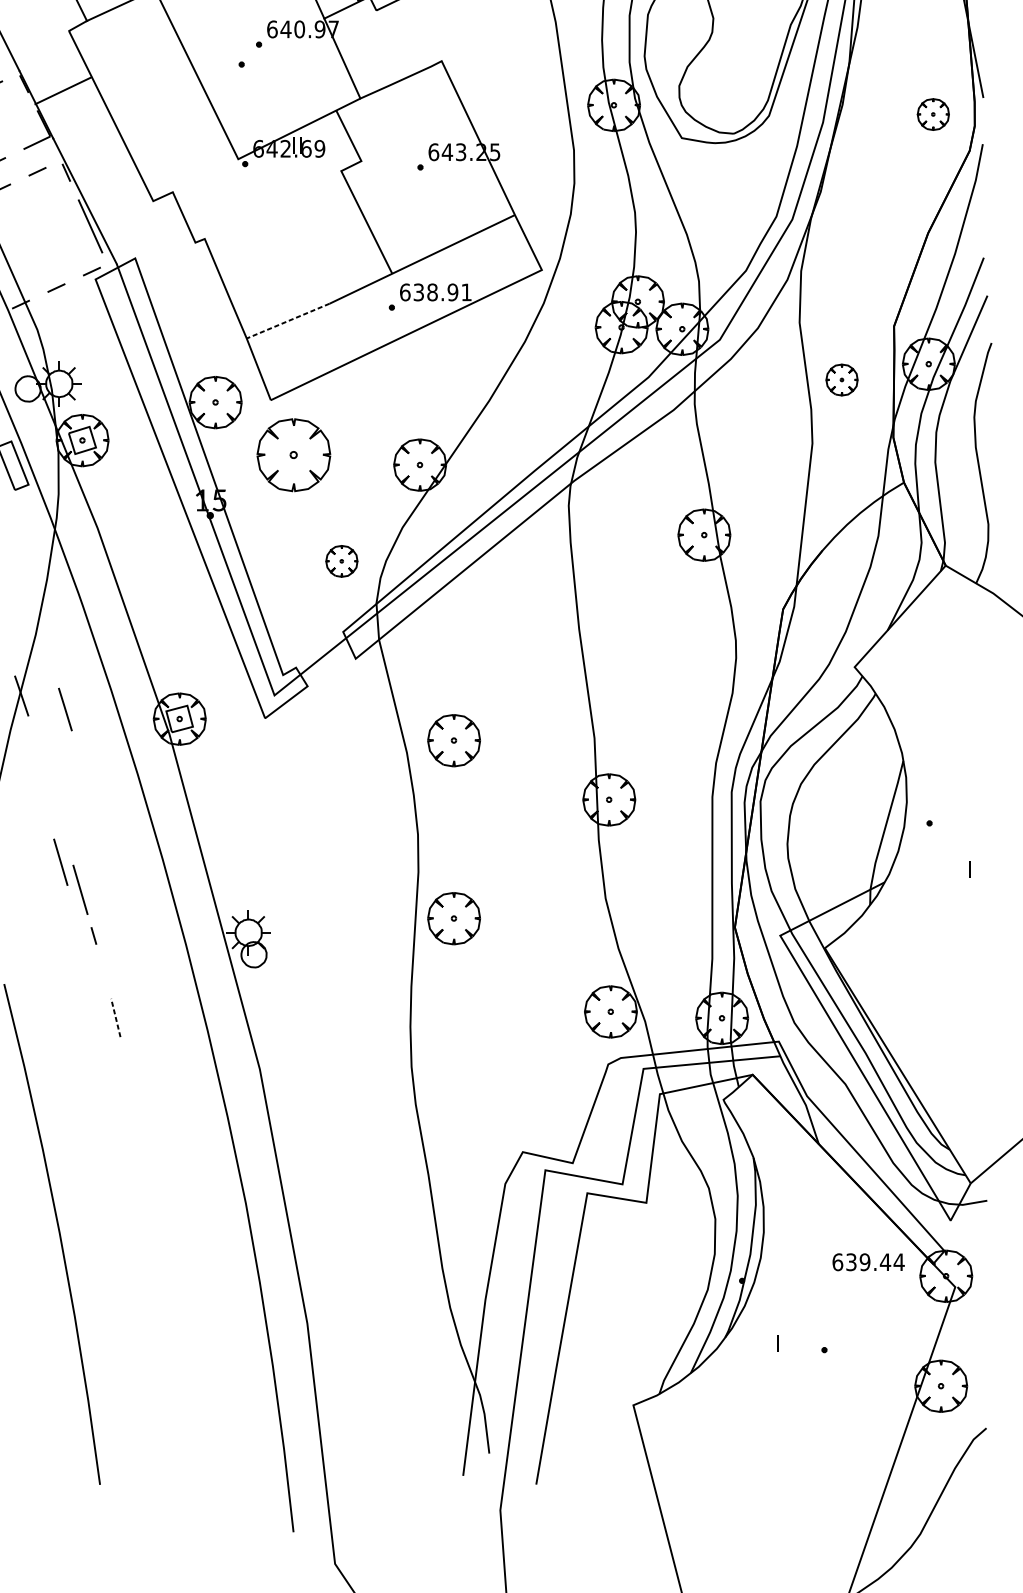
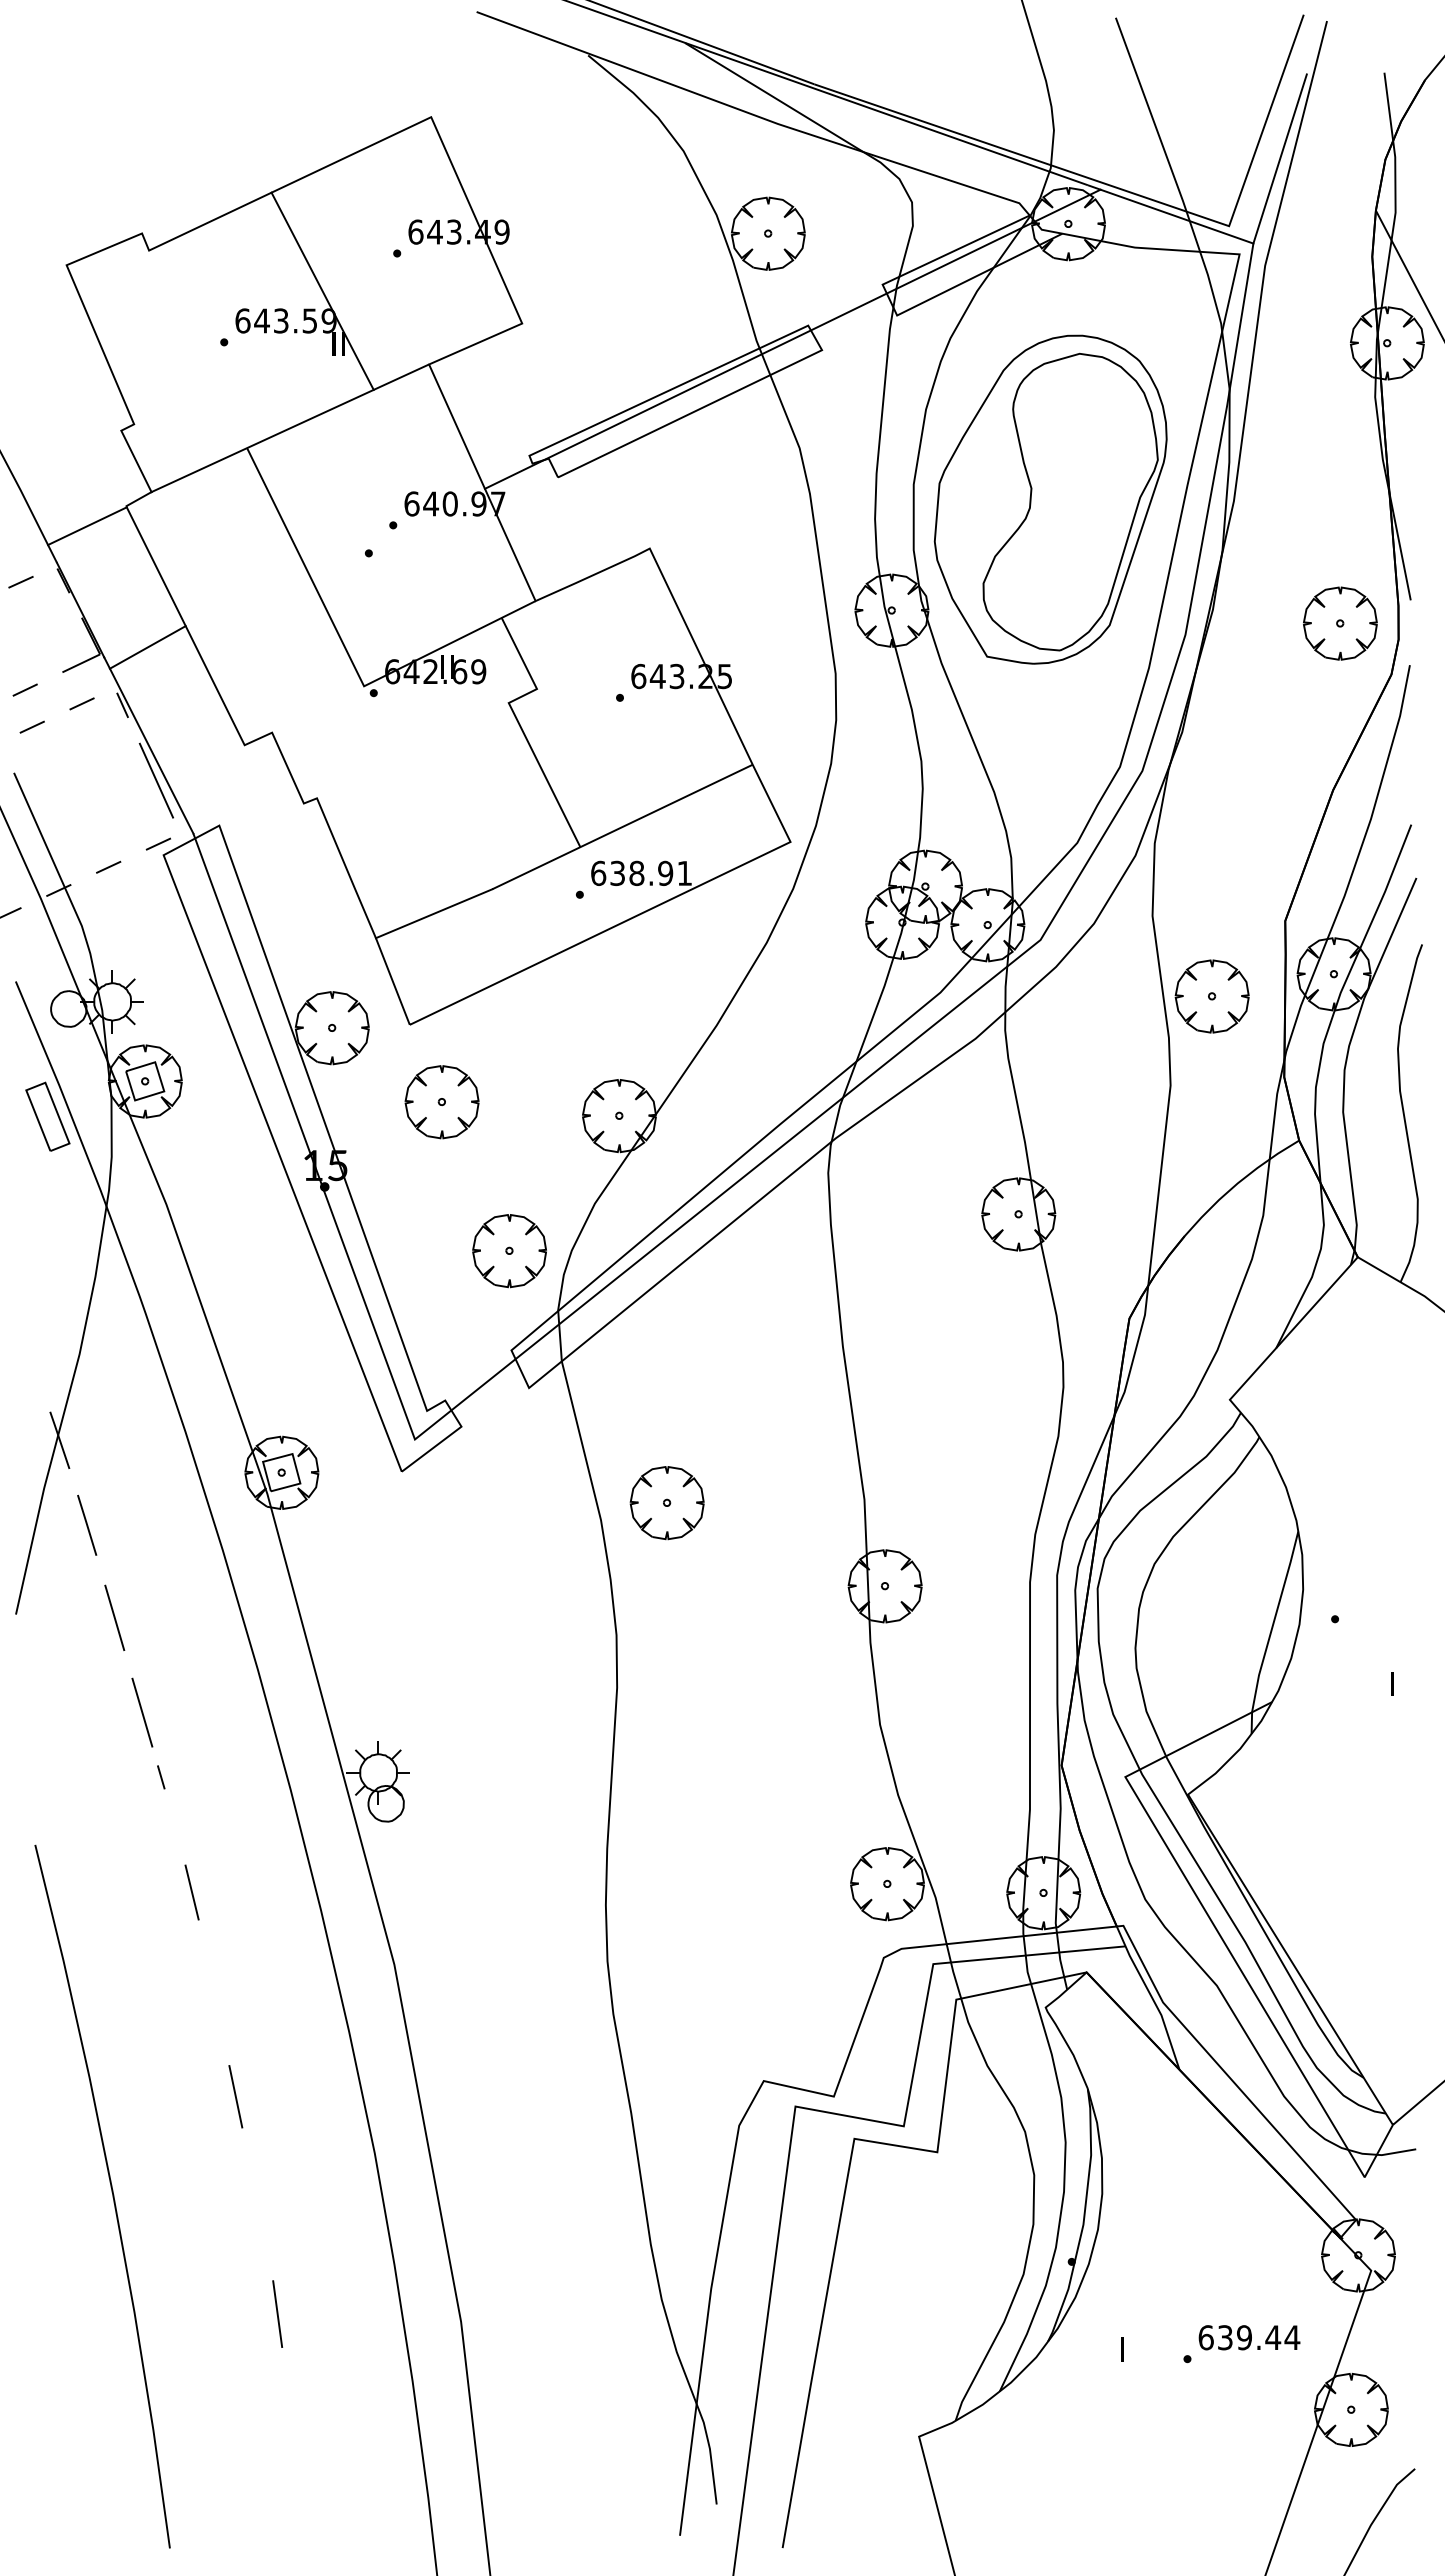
line: (63, 91) -> (87, 526), moved
part: (933, 114) -> (1340, 623), size x1.67
line: (84, 131) -> (147, 647), added
line: (287, 320) -> (433, 913), dashed -> solid
part: (841, 380) -> (1211, 996), size x1.67
part: (293, 455) -> (441, 1102), size x0.71
part: (341, 561) -> (509, 1251), size x1.67
line: (65, 708) -> (87, 1524), moved
line: (60, 862) -> (114, 1617), moved
part: (453, 918) -> (666, 1753), removed
line: (116, 1017) -> (192, 1892), dashed -> solid
line: (146, 1163) -> (235, 2096), added
text: (868, 1262) -> (1249, 2337), moved
line: (176, 1318) -> (277, 2314), added

